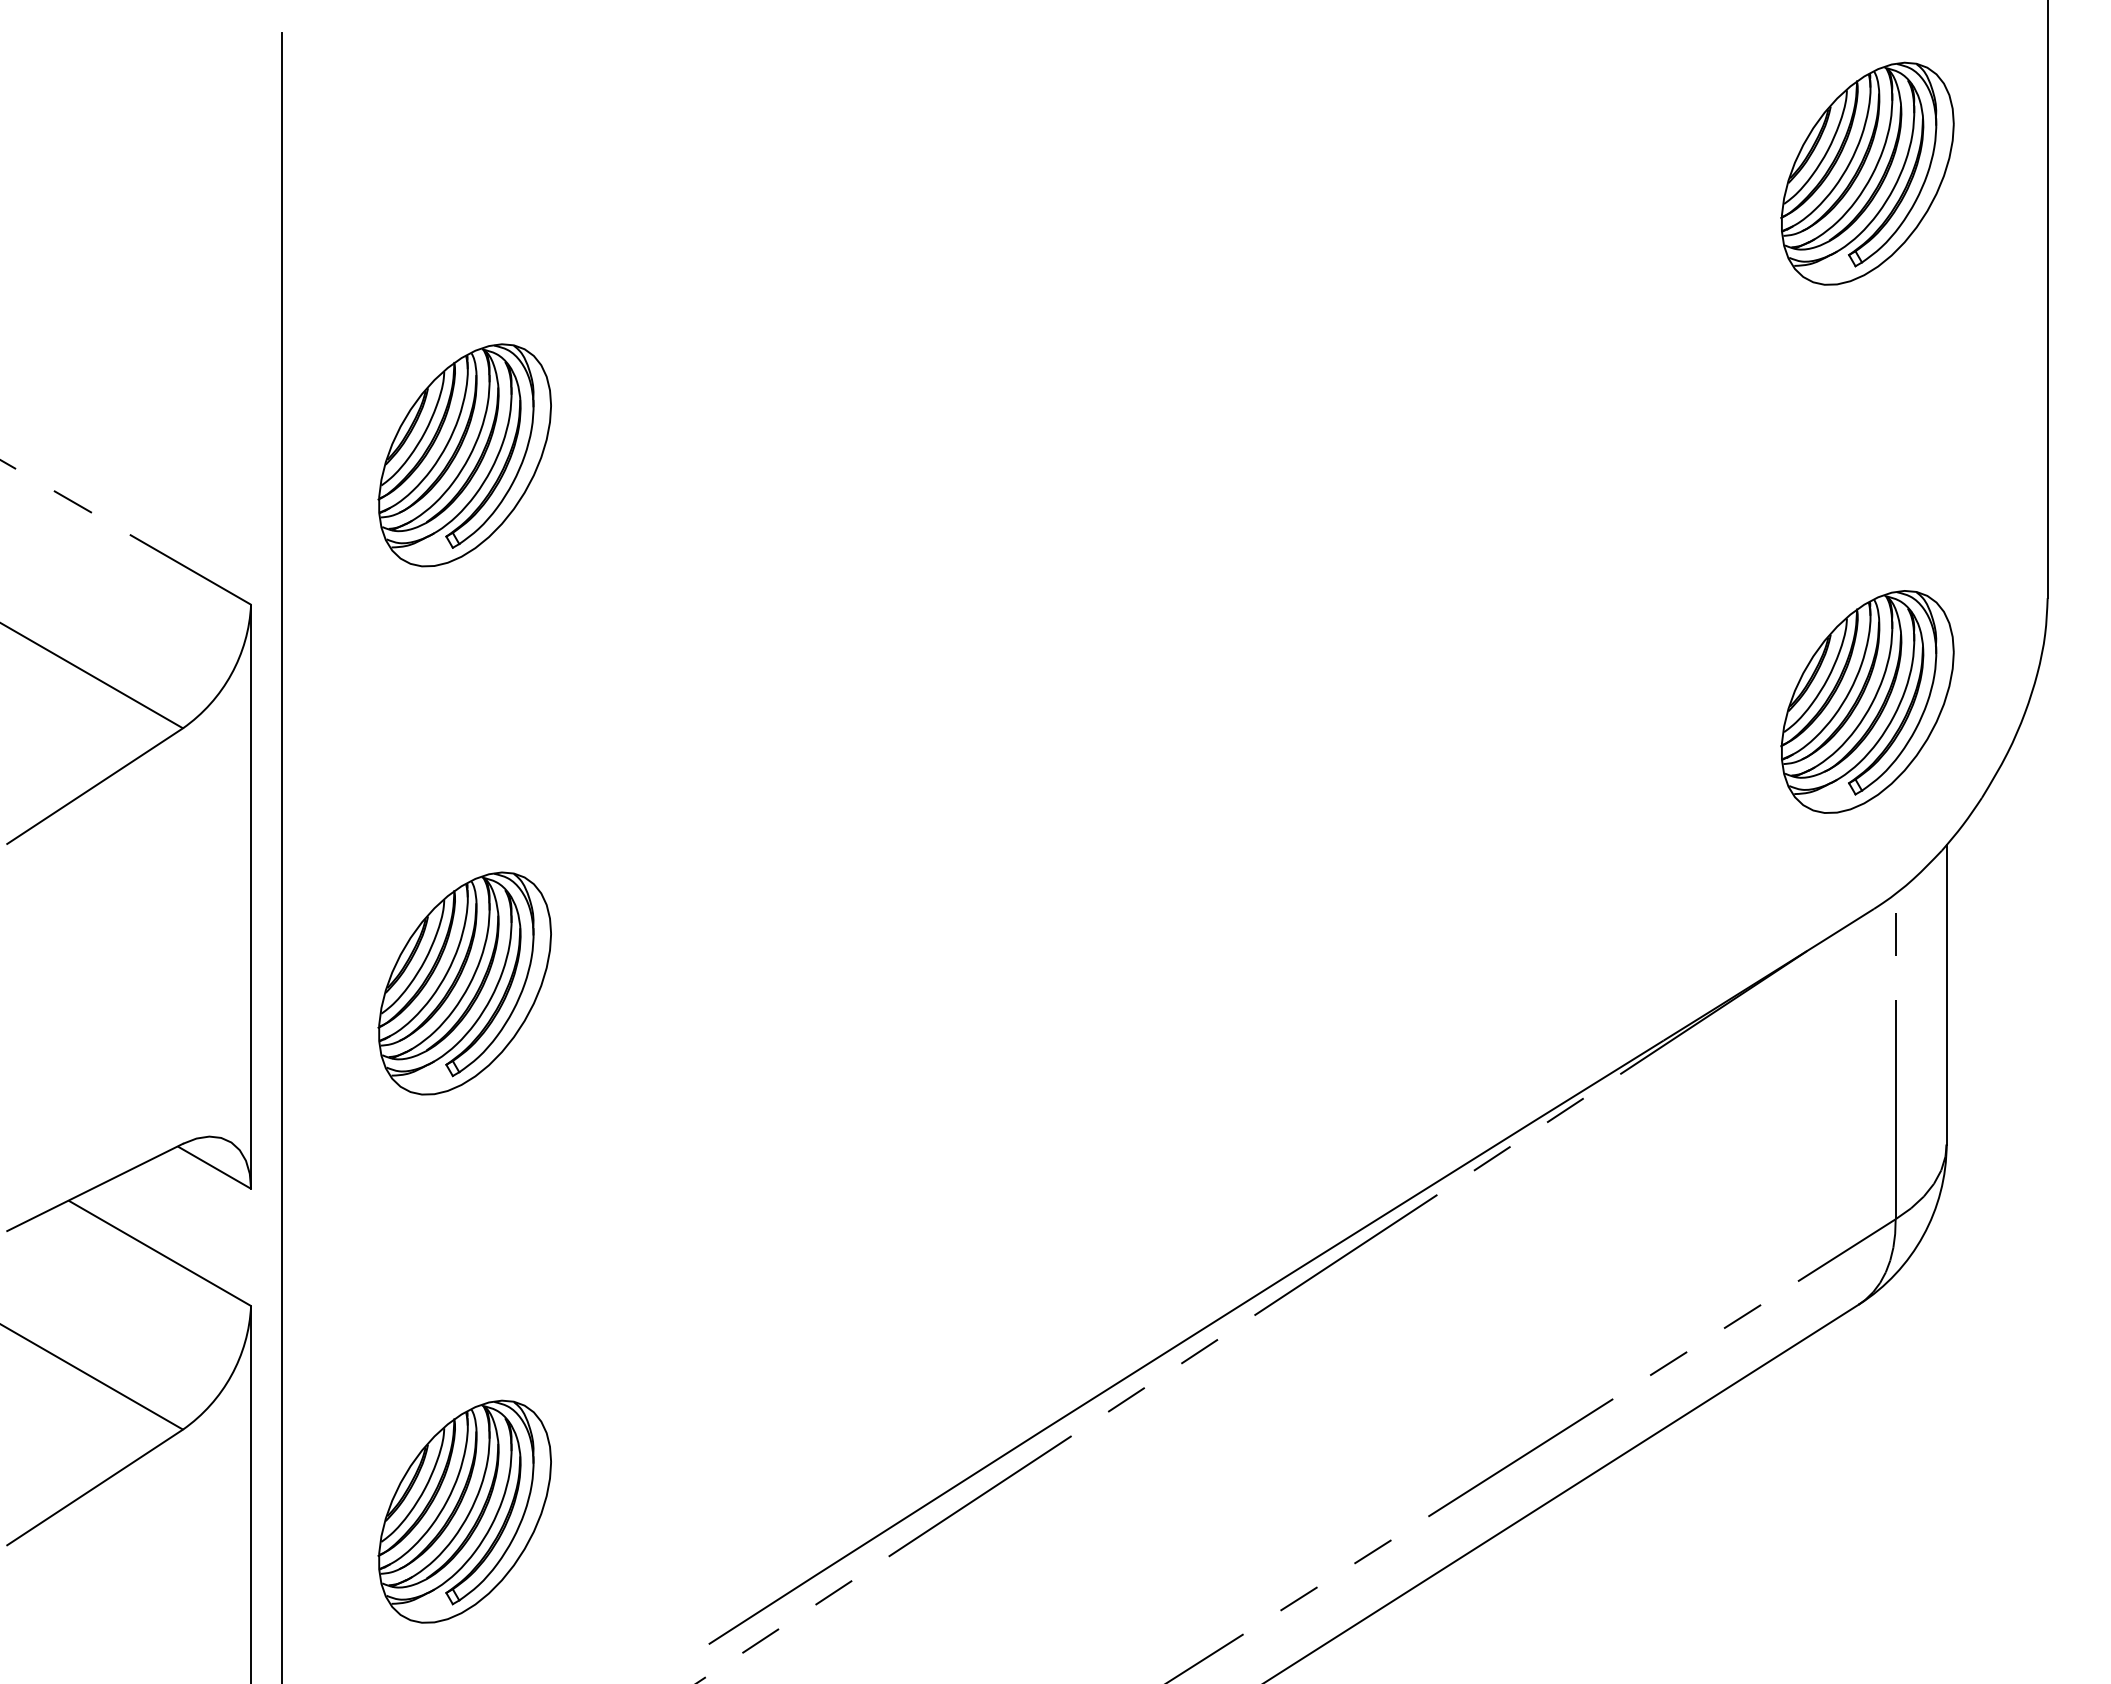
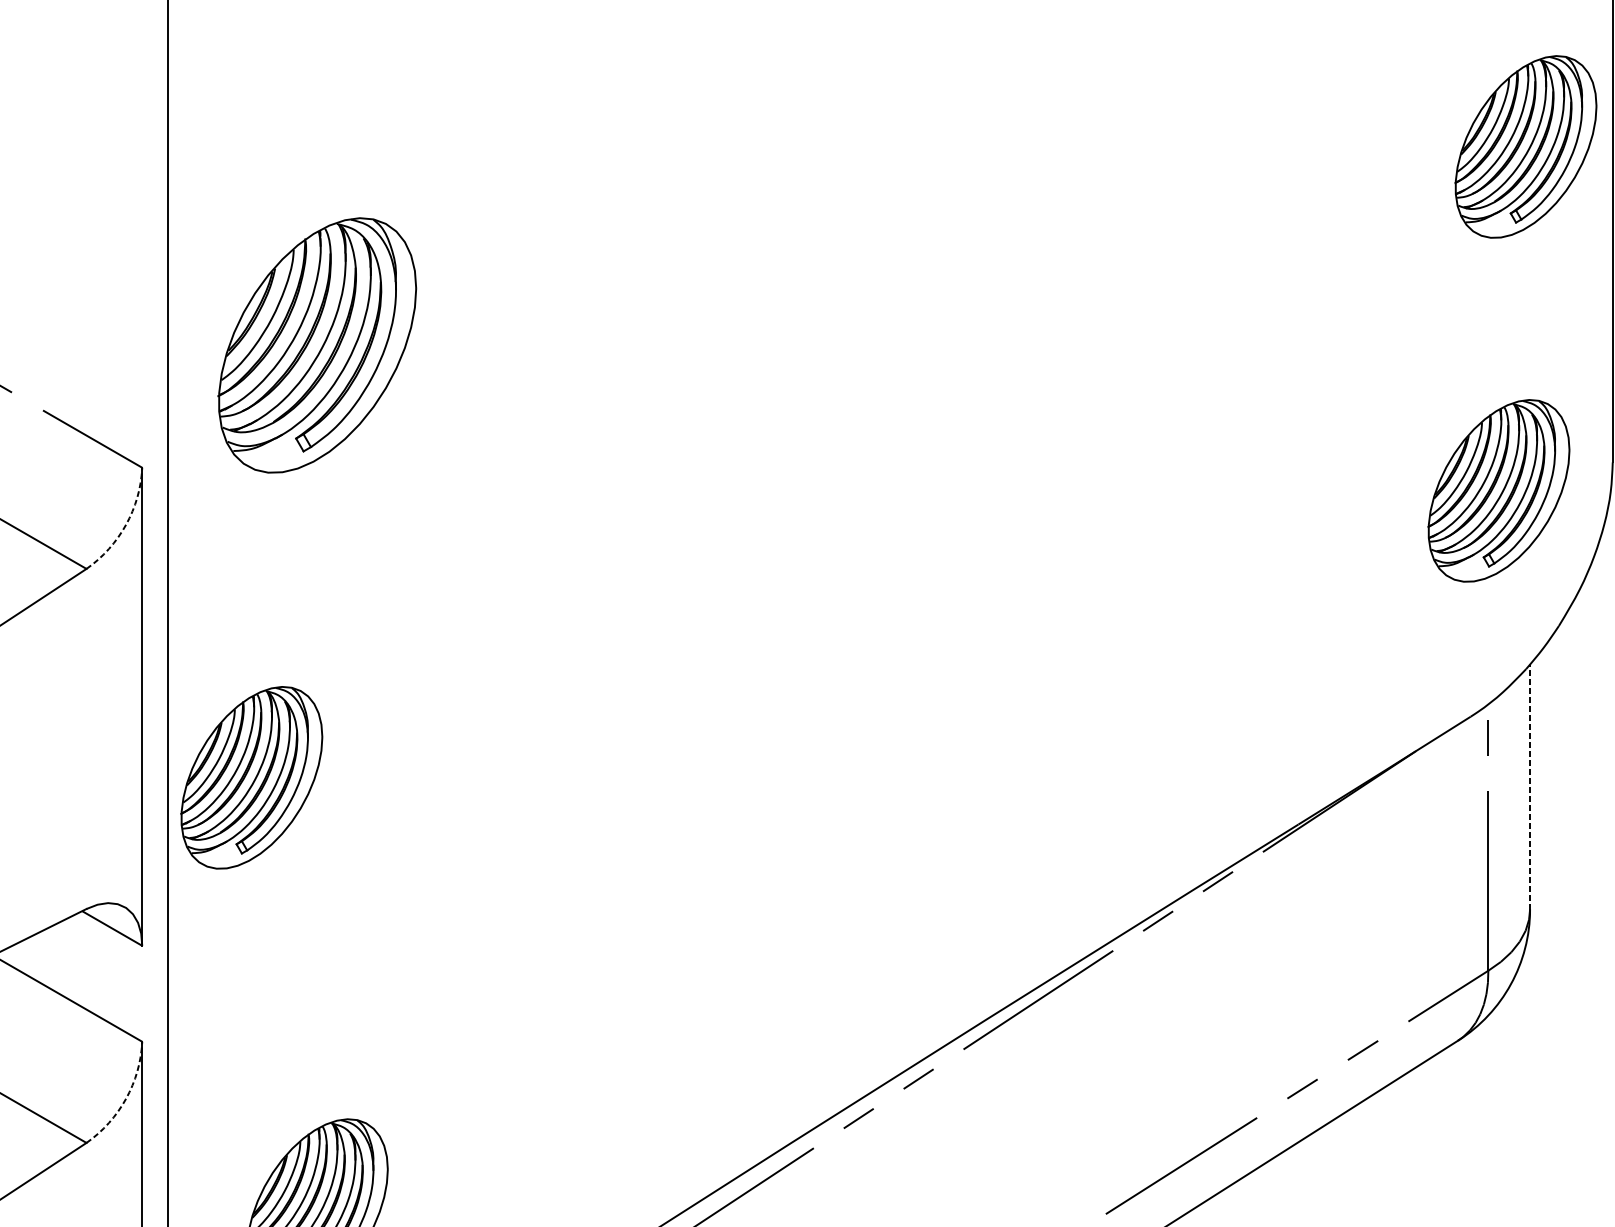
part: (1867, 173) -> (1525, 146), moved
part: (464, 455) -> (316, 345), size x1.4
arc: (231, 674) -> (126, 524), solid -> dashed
part: (1867, 701) -> (1498, 490), moved
part: (464, 983) -> (251, 777), moved
line: (1946, 994) -> (1529, 786), solid -> dashed
arc: (231, 1375) -> (126, 1098), solid -> dashed

